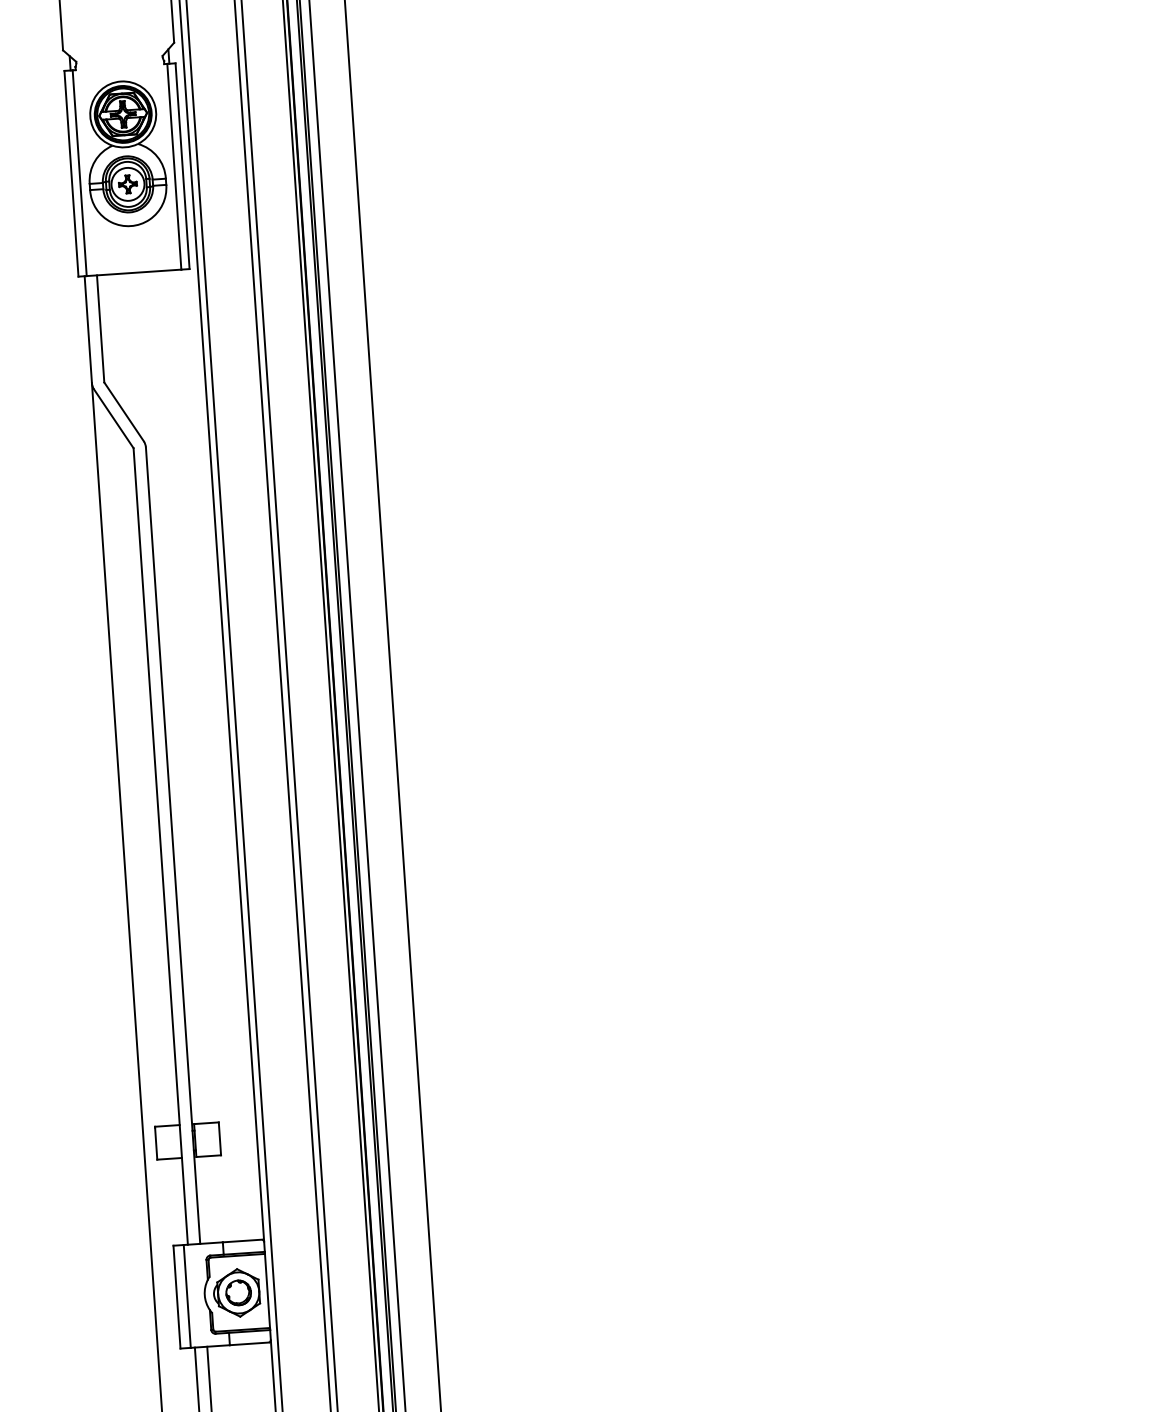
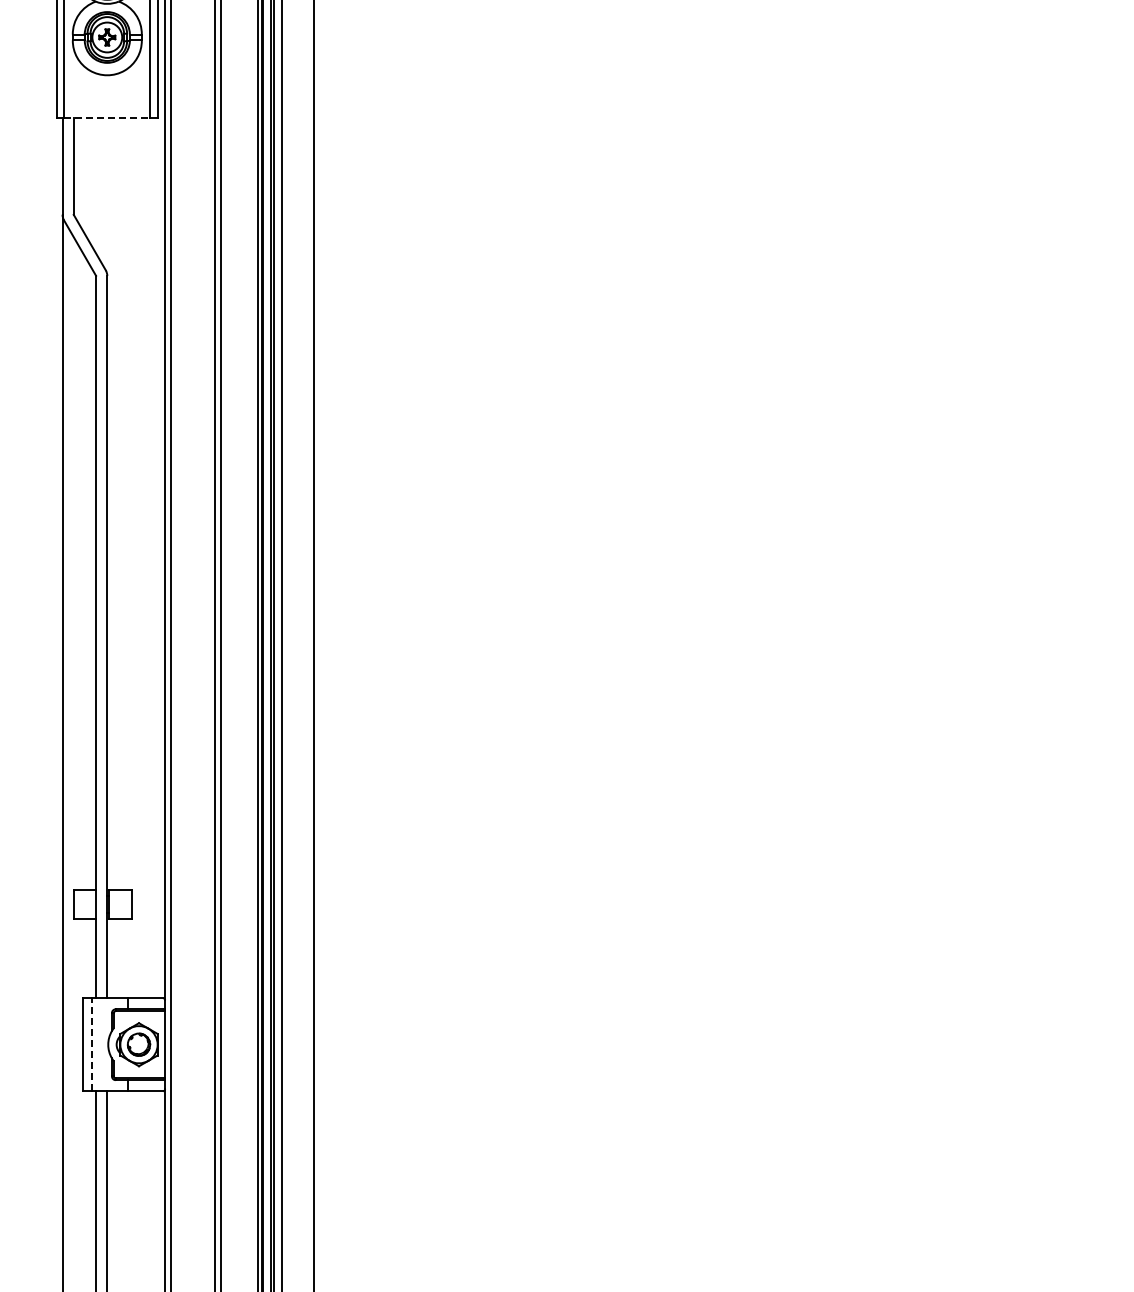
line: (134, 272) -> (107, 117), solid -> dashed
line: (187, 1296) -> (92, 1044), solid -> dashed

